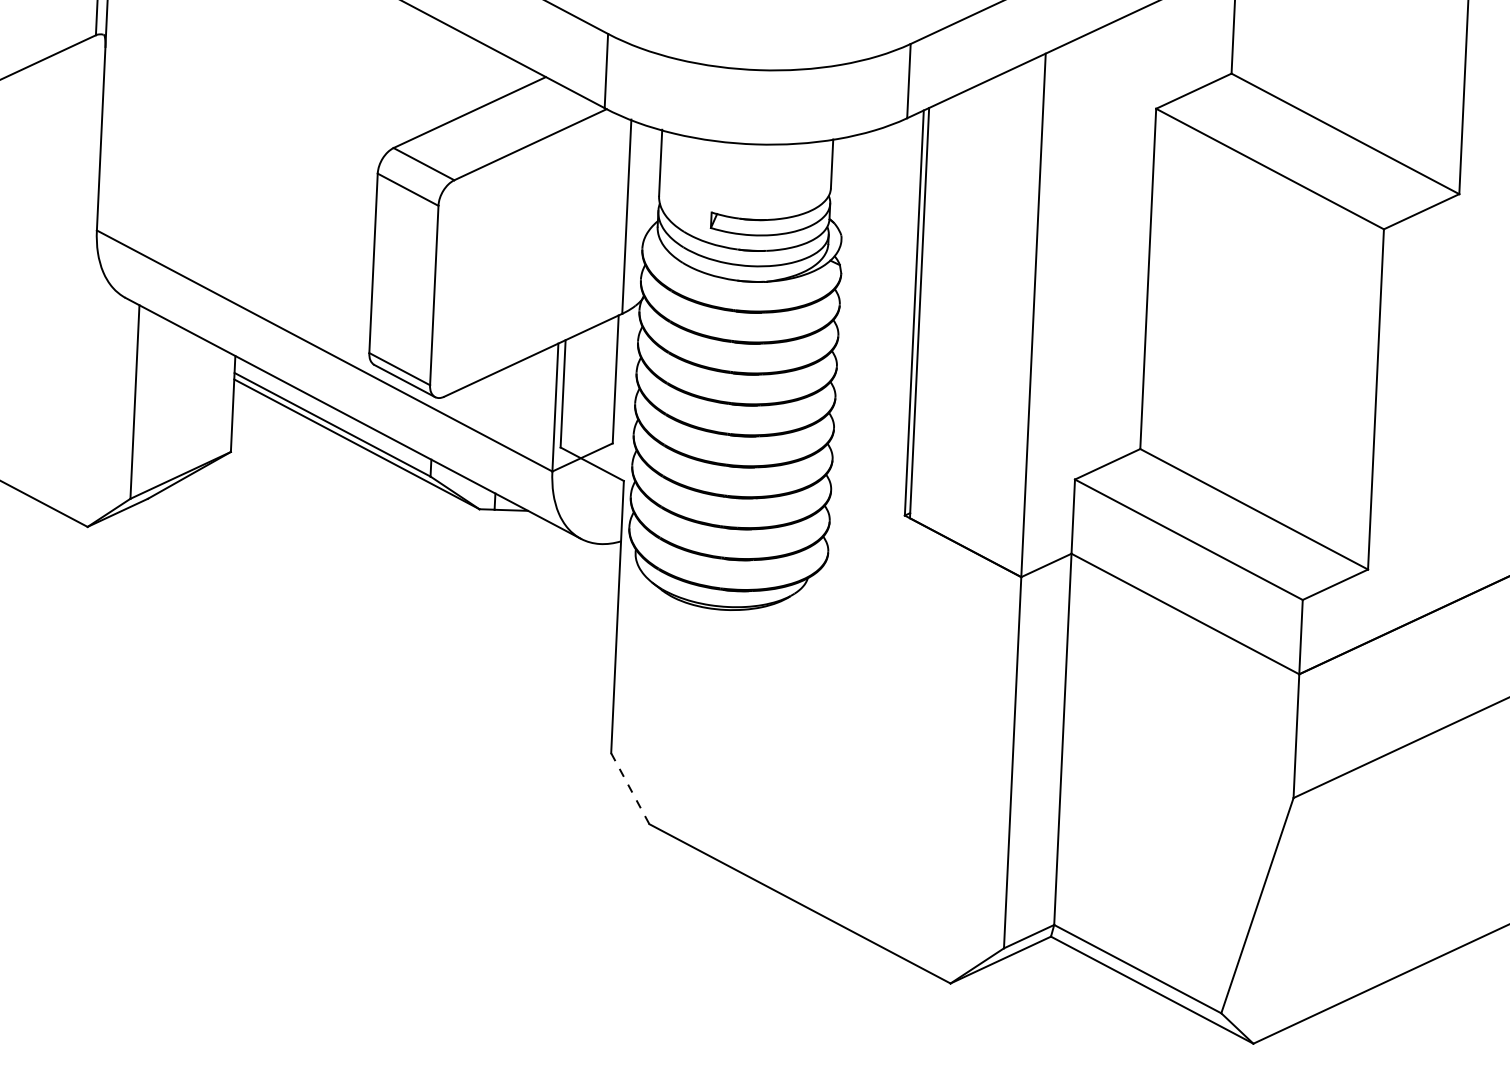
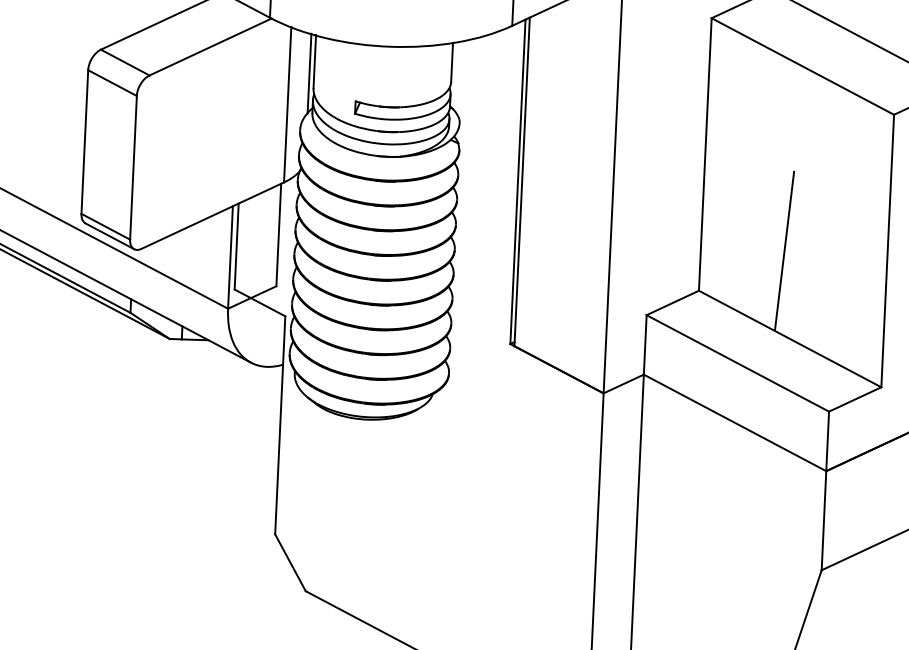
line: (653, 177) -> (309, 73), added
line: (1247, 398) -> (784, 250), added
line: (630, 789) -> (290, 563), dashed -> solid

